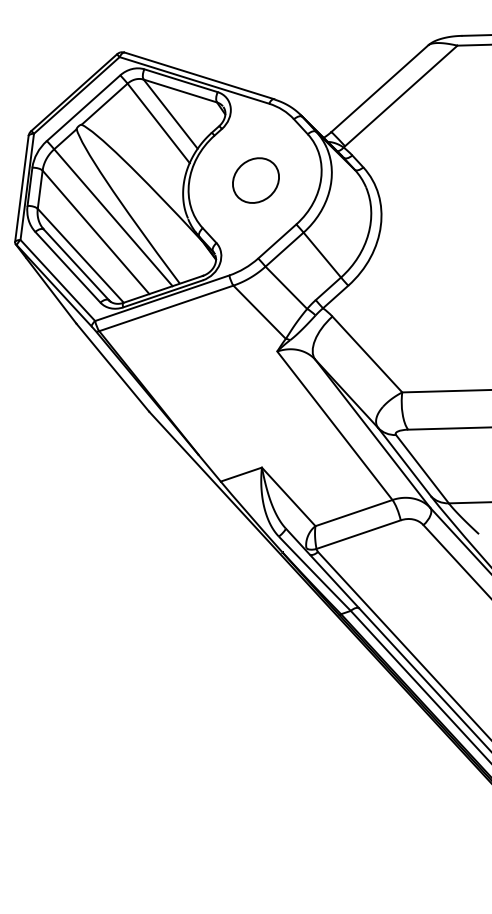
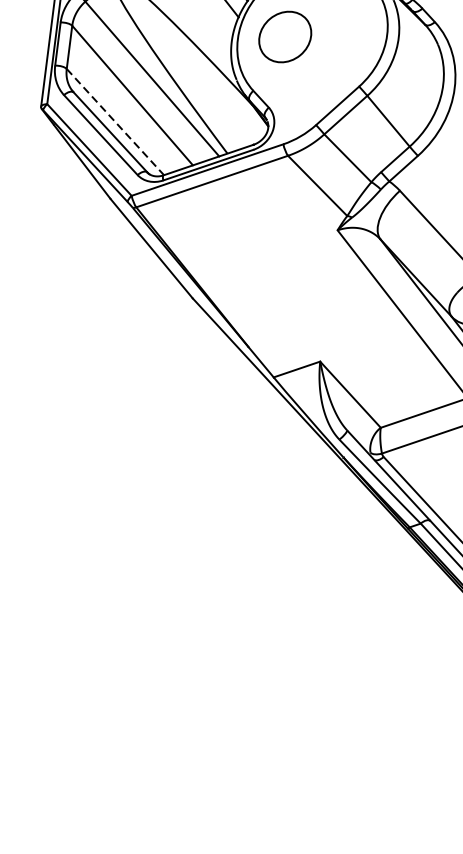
part: (255, 180) -> (284, 36), moved
line: (80, 255) -> (115, 121), solid -> dashed

